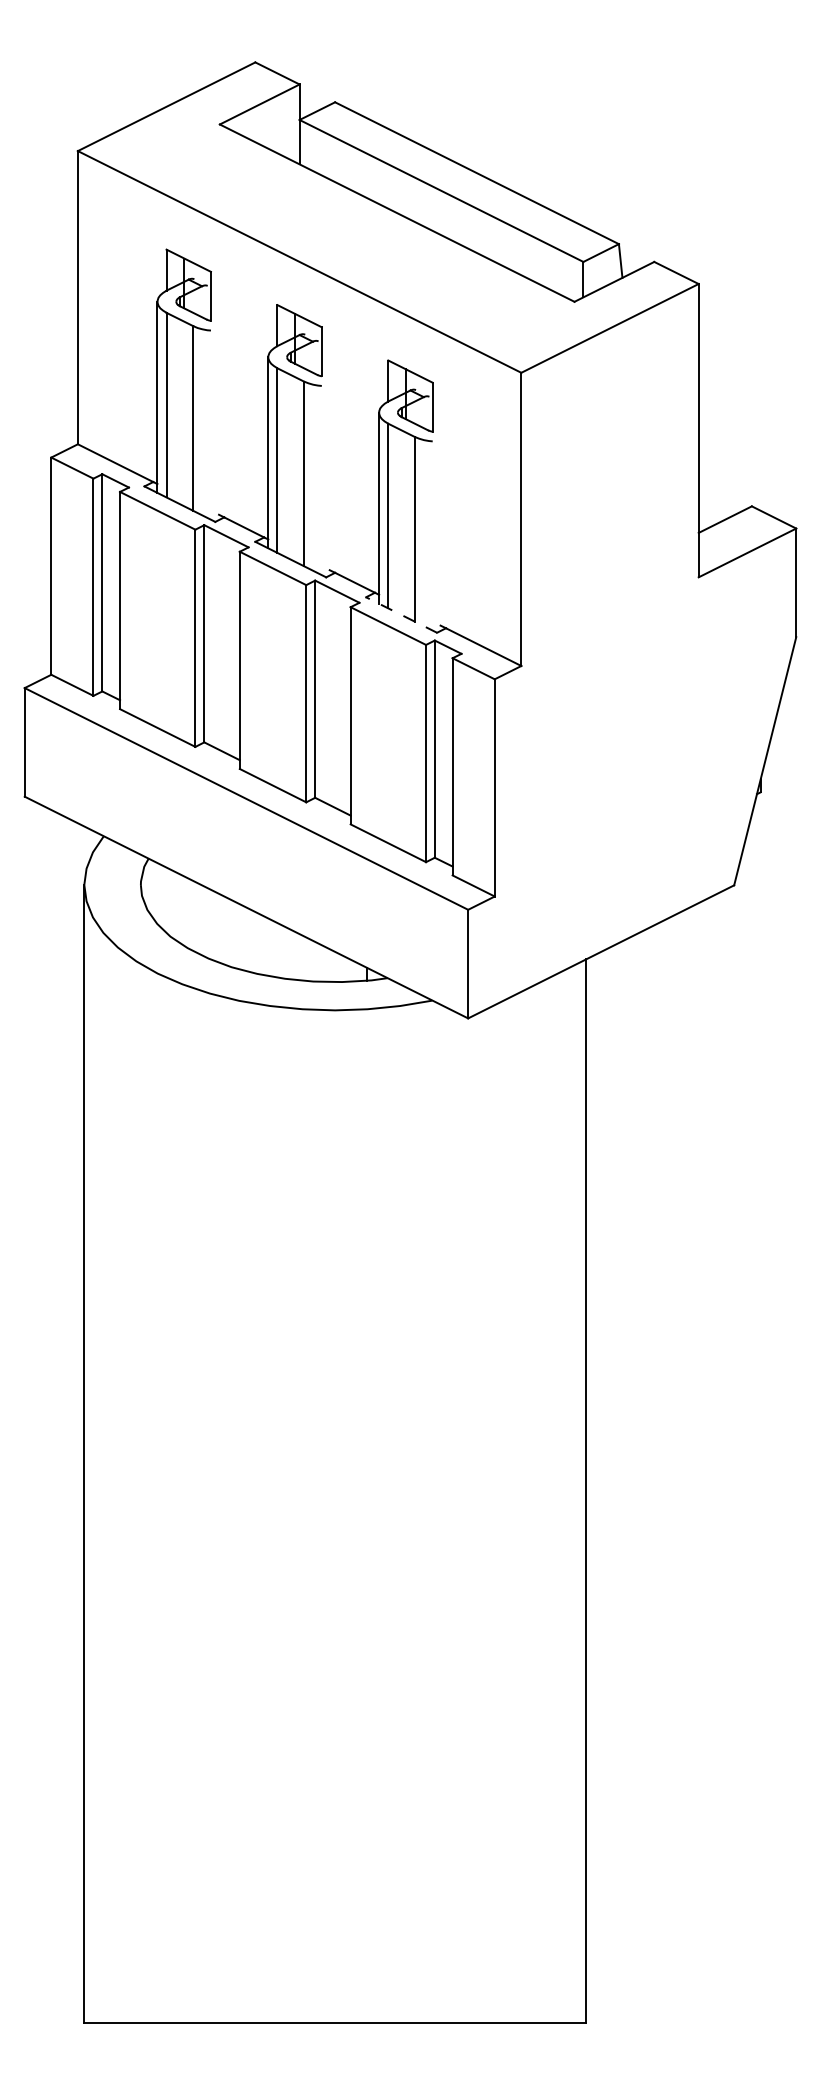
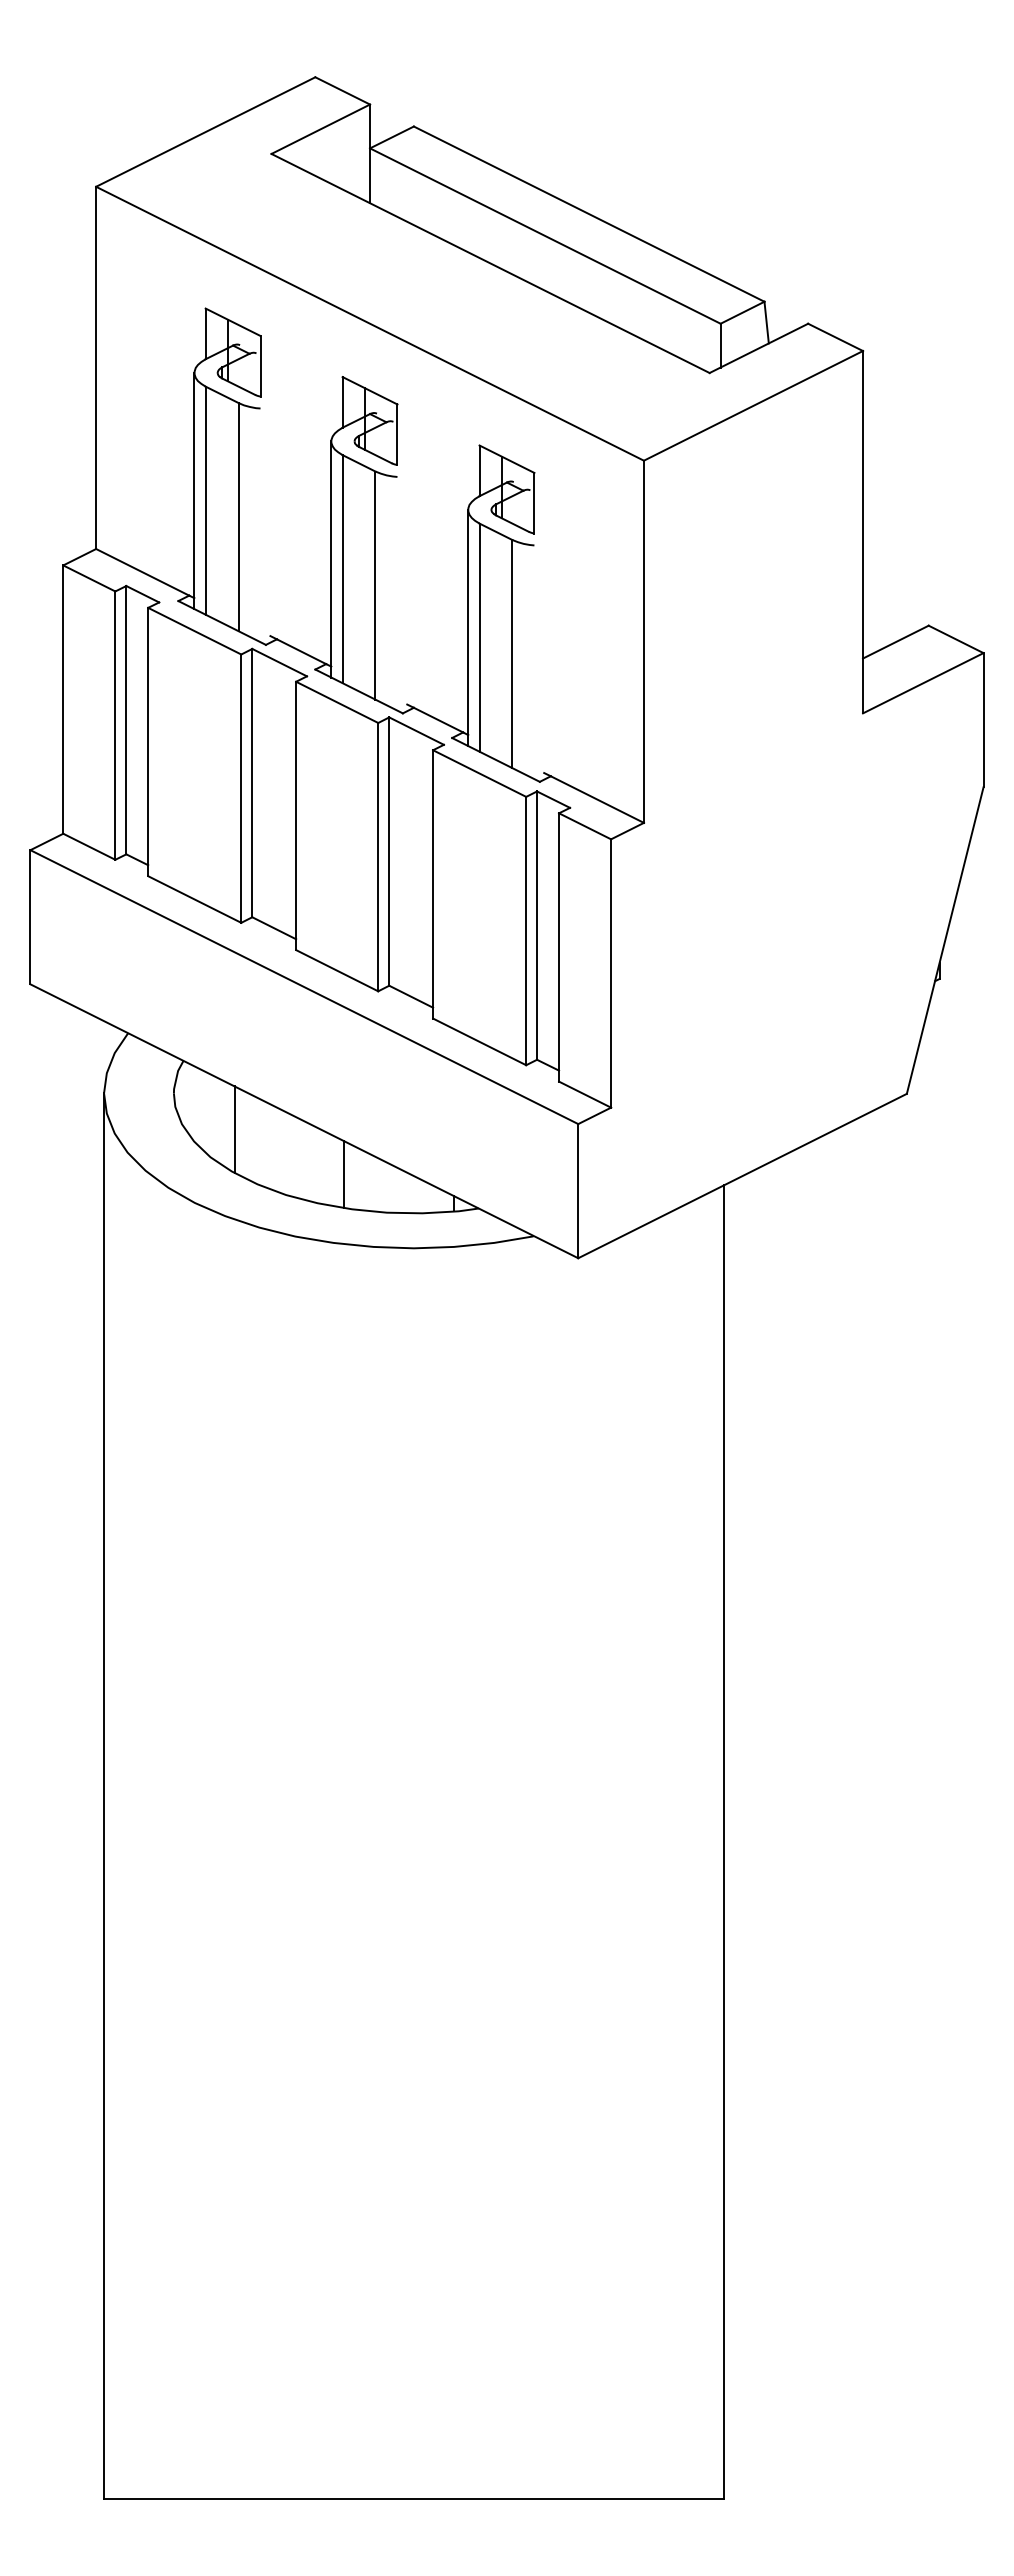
line: (401, 614) -> (495, 759), dashed -> solid
line: (189, 914) -> (234, 1129), added
line: (278, 950) -> (344, 1174), added

